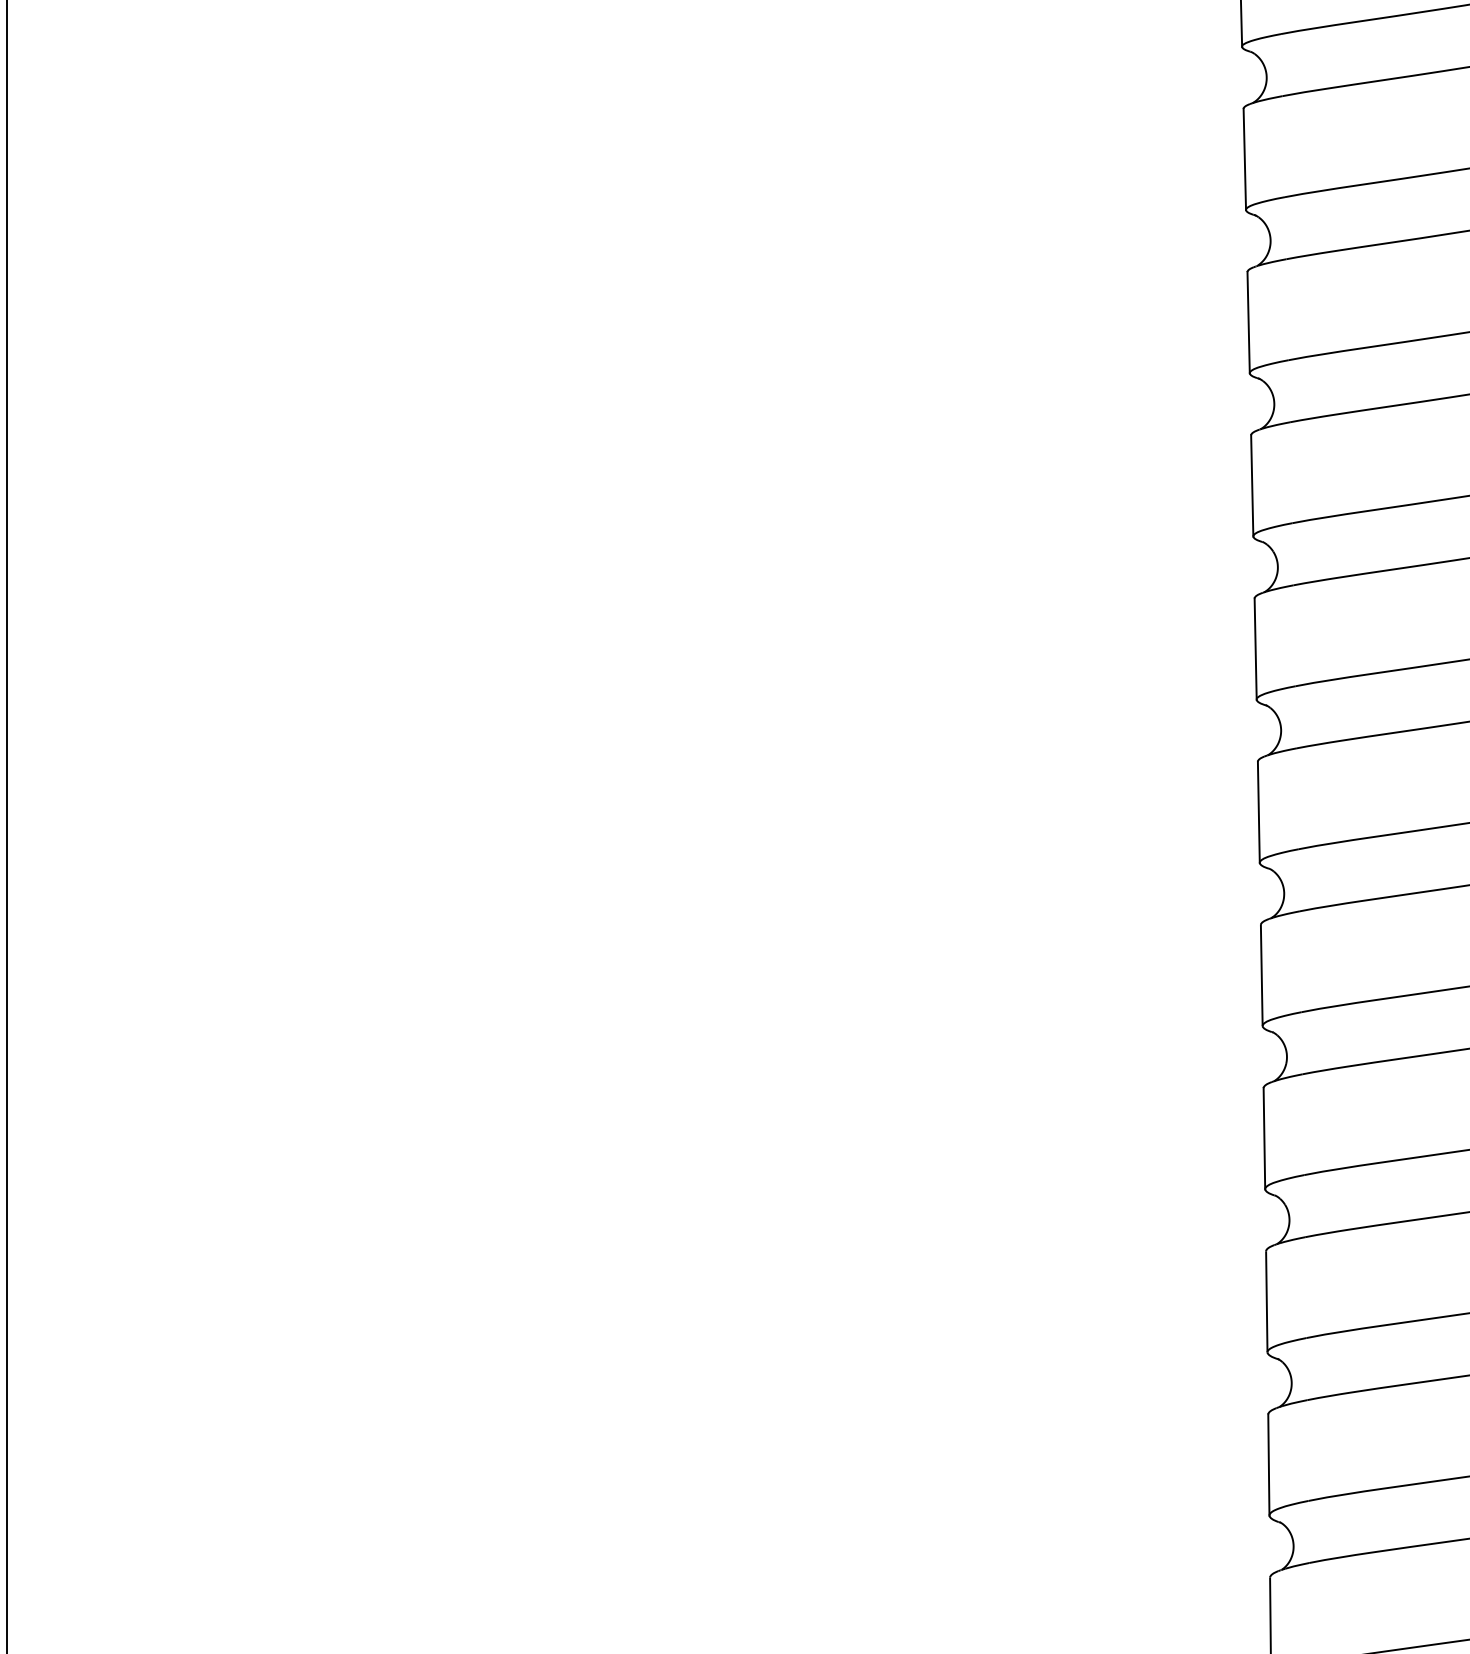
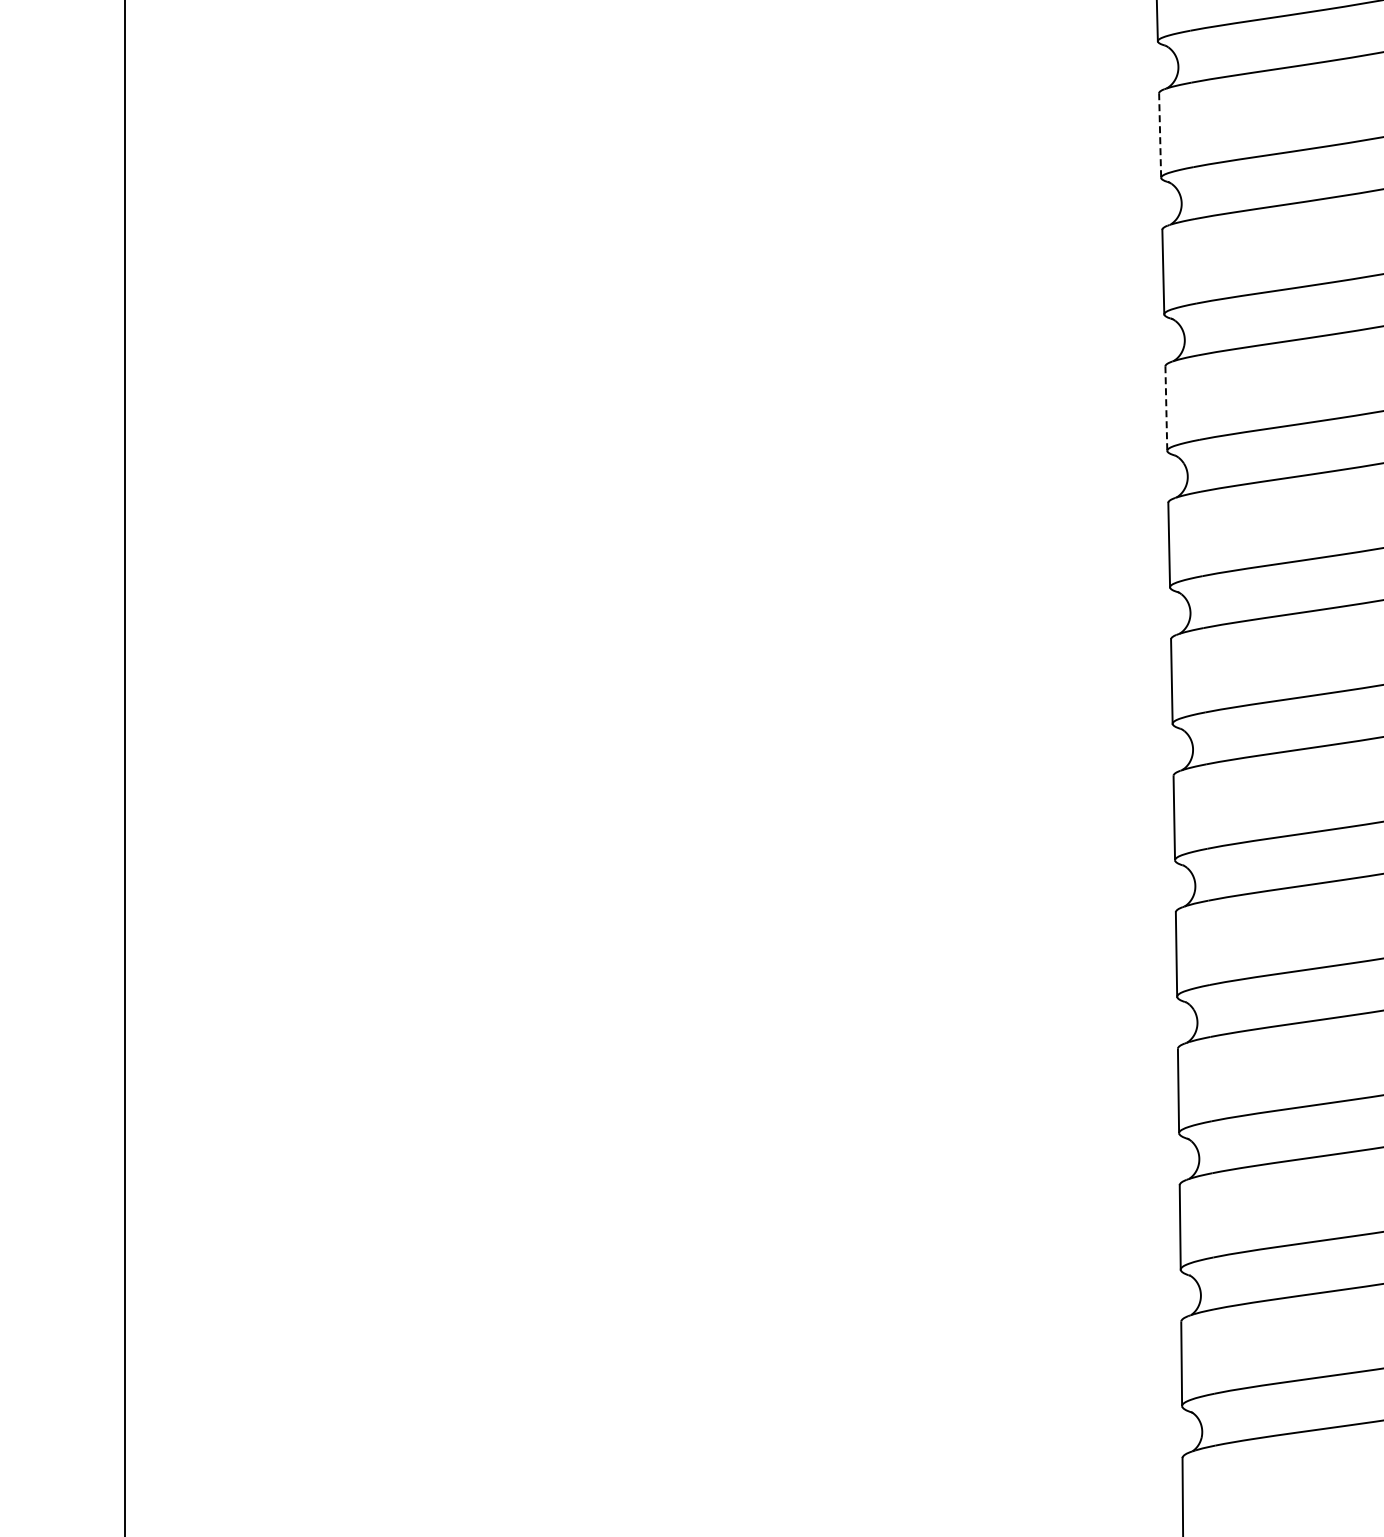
line: (1245, 160) -> (1160, 136), solid -> dashed
line: (1252, 486) -> (1166, 409), solid -> dashed

